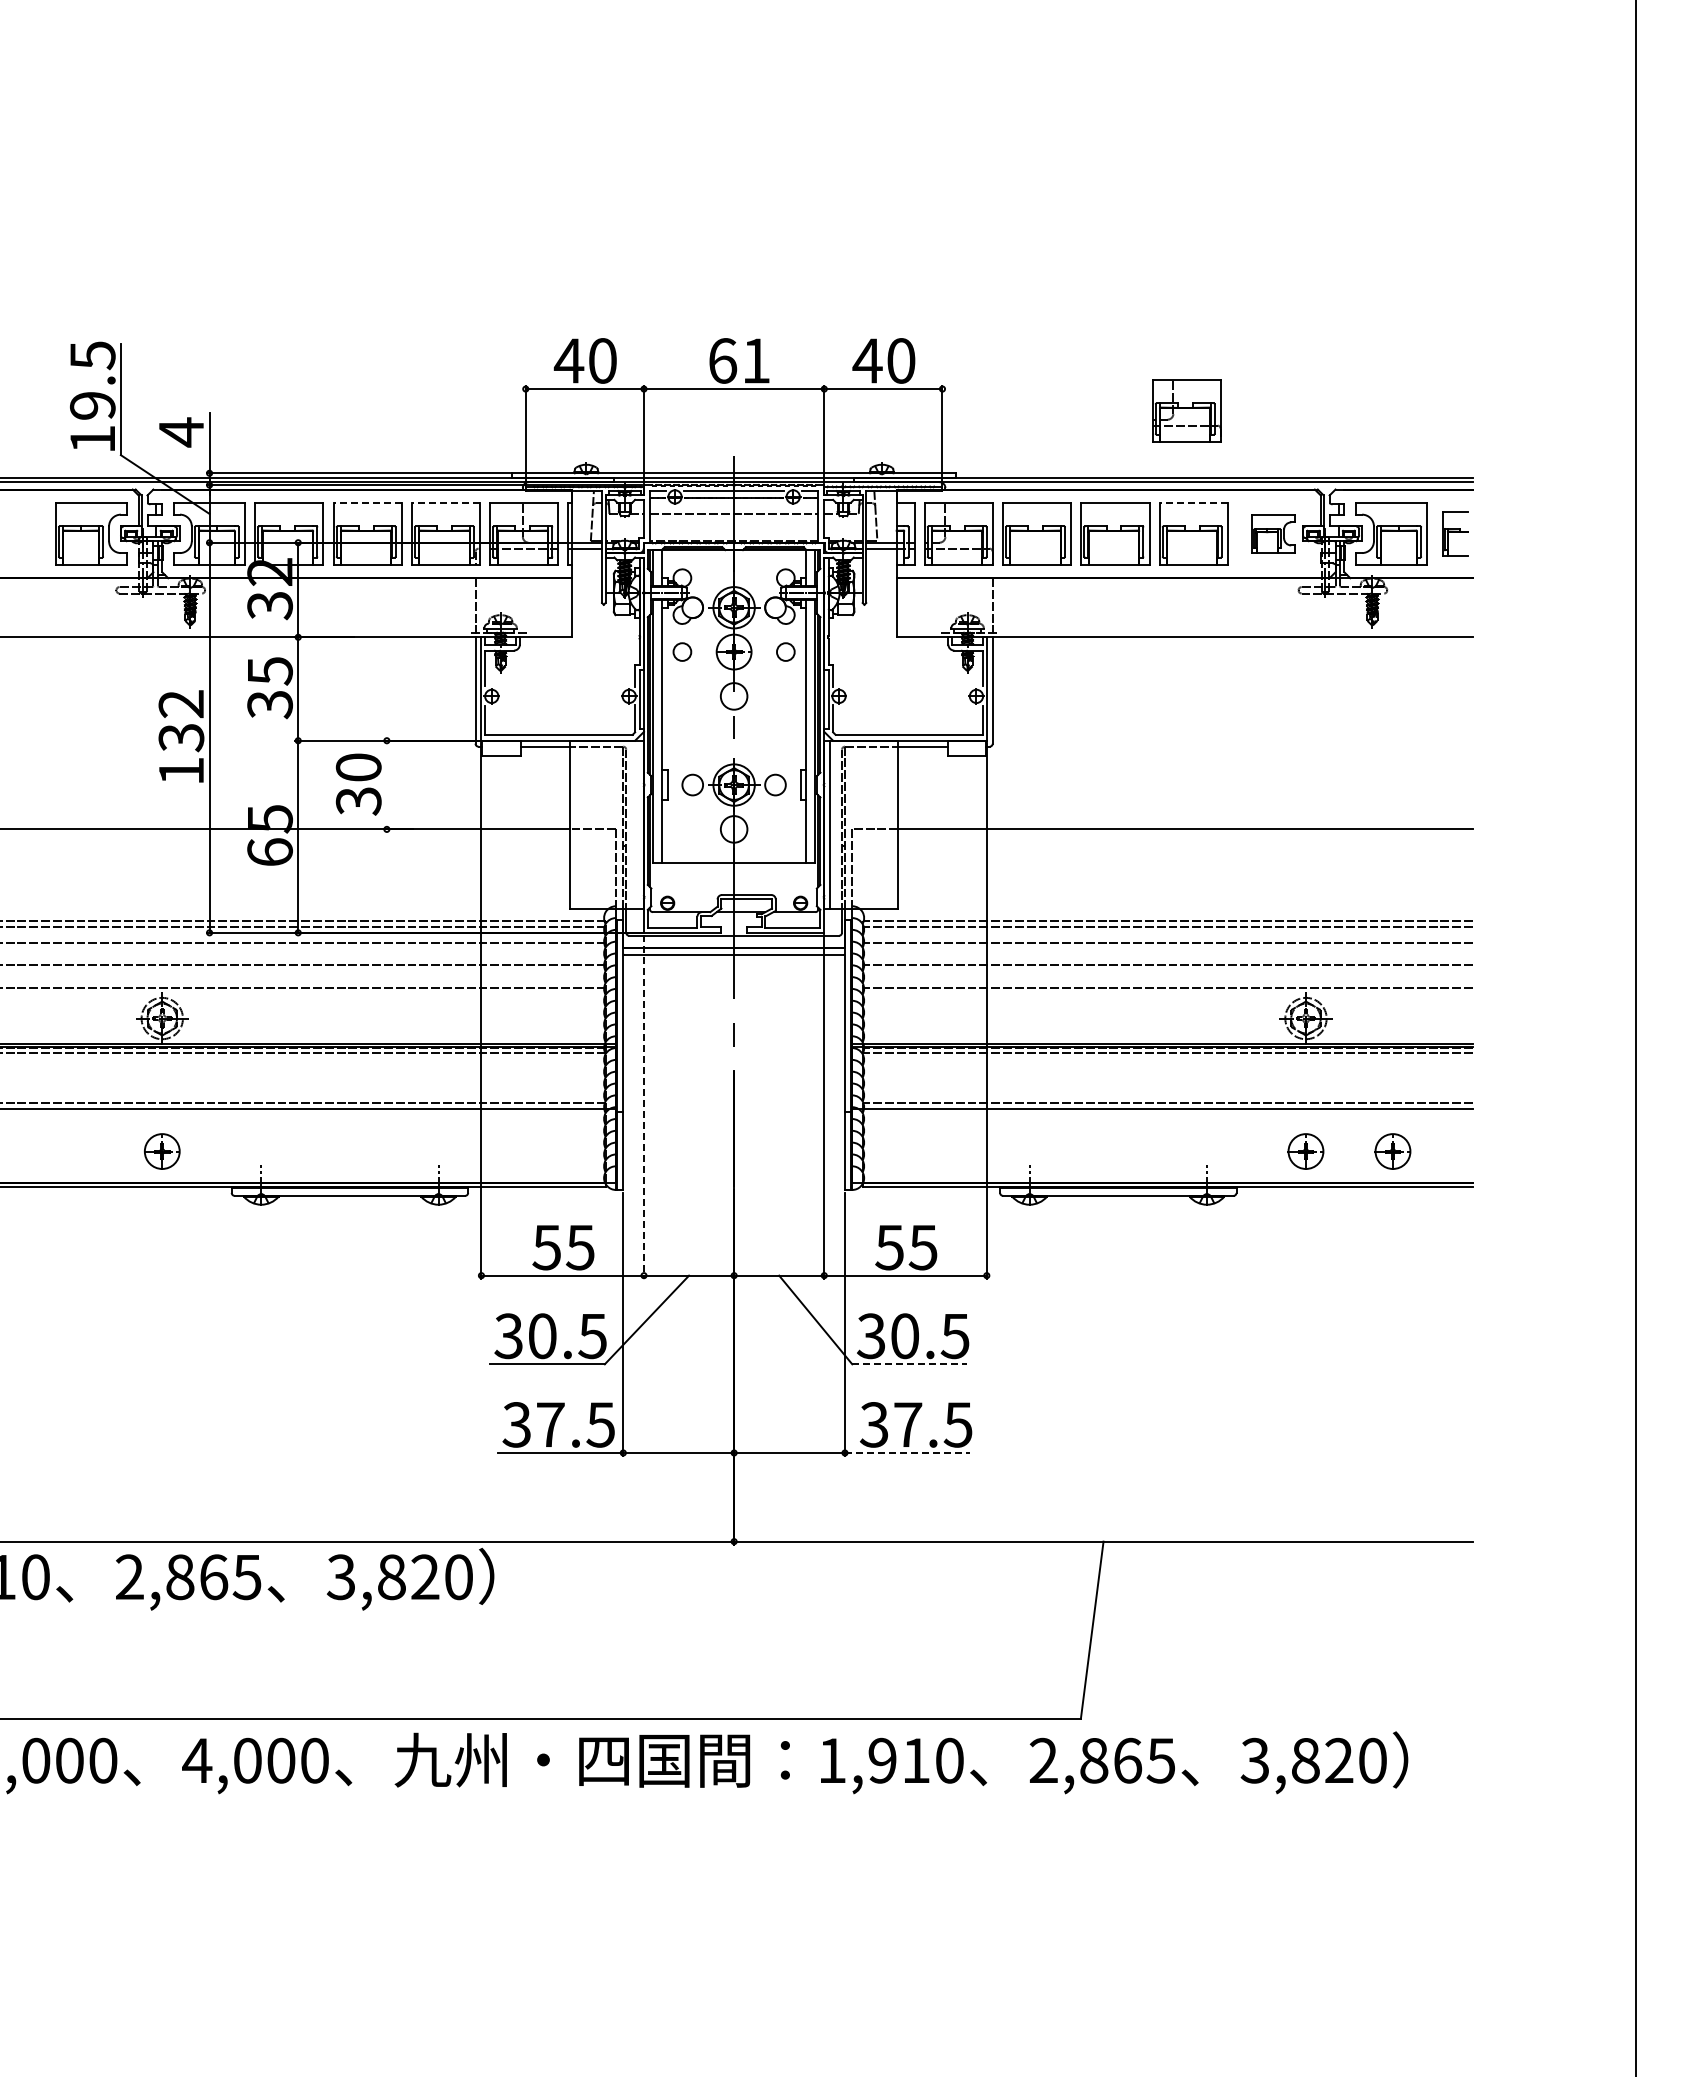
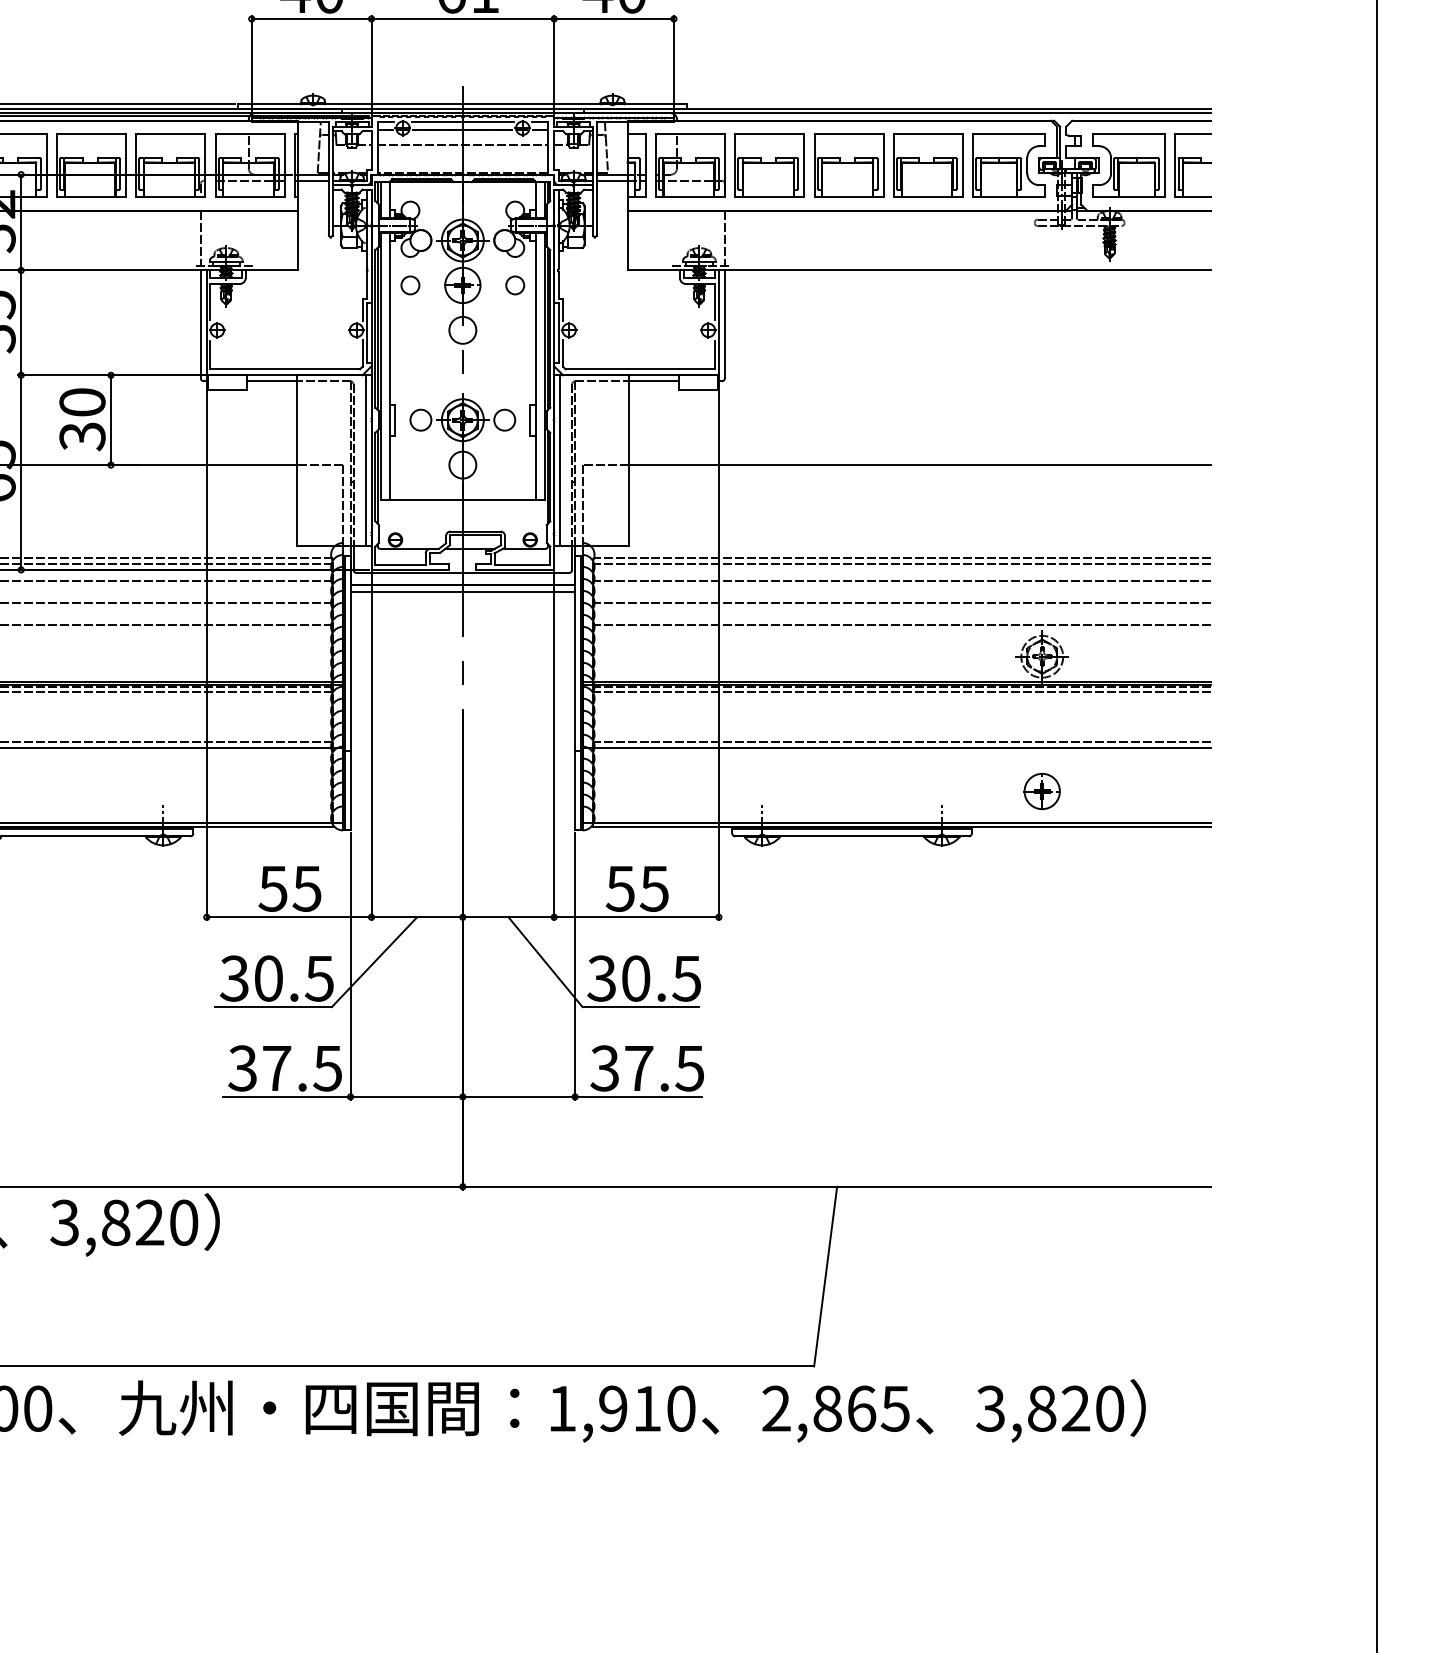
part: (1186, 410) -> (921, 40), removed
line: (367, 502) -> (91, 133), dashed -> solid
line: (445, 502) -> (170, 133), dashed -> solid
line: (1193, 502) -> (928, 133), dashed -> solid
part: (1273, 533) -> (1009, 165), size x1.67
part: (1454, 533) -> (1192, 165), size x1.43
line: (386, 784) -> (110, 419), added
line: (638, 824) -> (365, 460), added
line: (643, 1106) -> (371, 745), dashed -> solid
part: (1392, 1151) -> (1129, 791), removed
line: (909, 1364) -> (640, 1007), dashed -> solid
line: (907, 1452) -> (638, 1096), dashed -> solid

